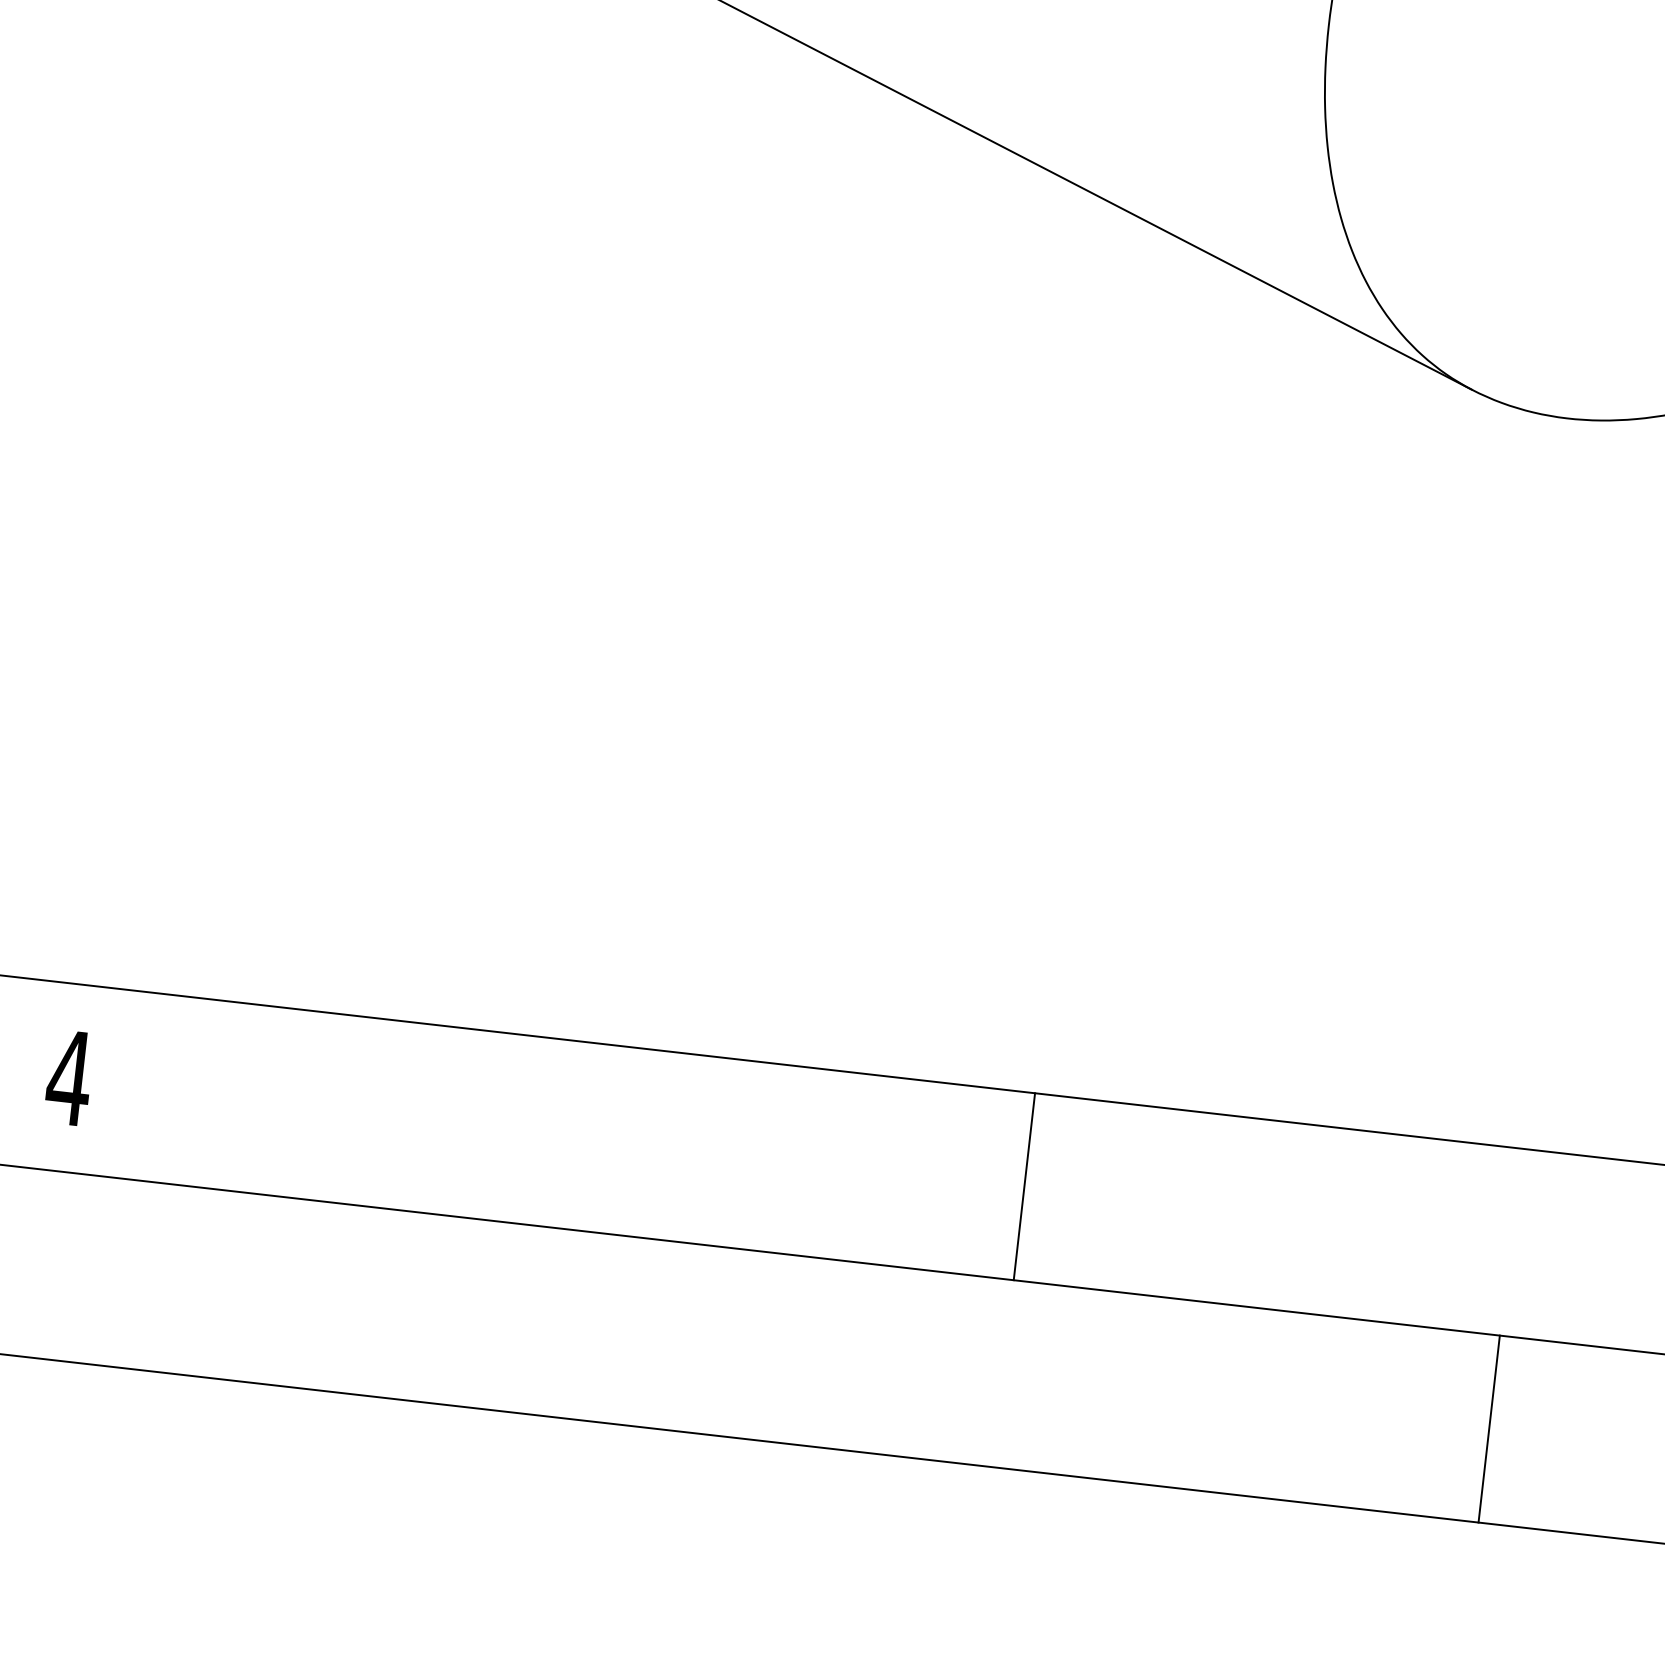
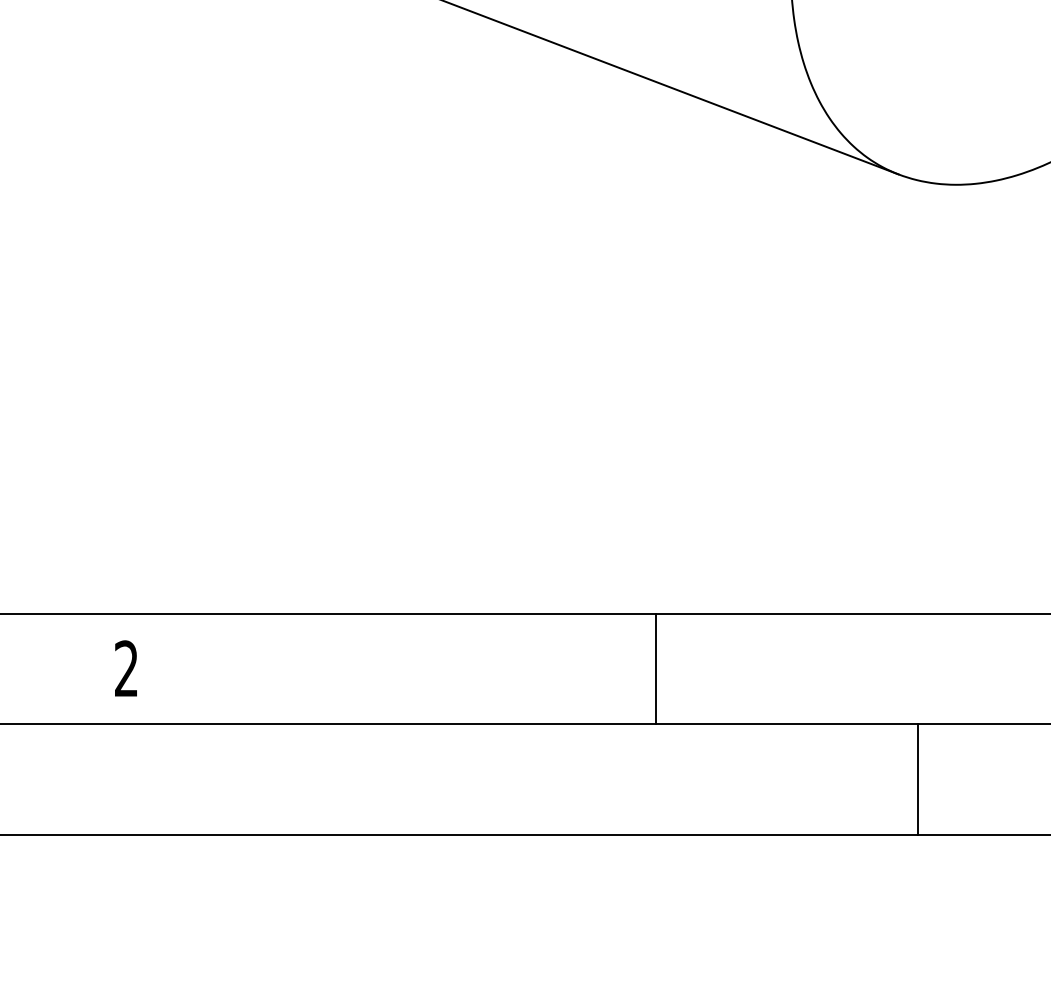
text: (69, 1077) -> (126, 668), 4 -> 2
line: (1024, 1186) -> (655, 668), moved
line: (1488, 1429) -> (917, 779), moved

